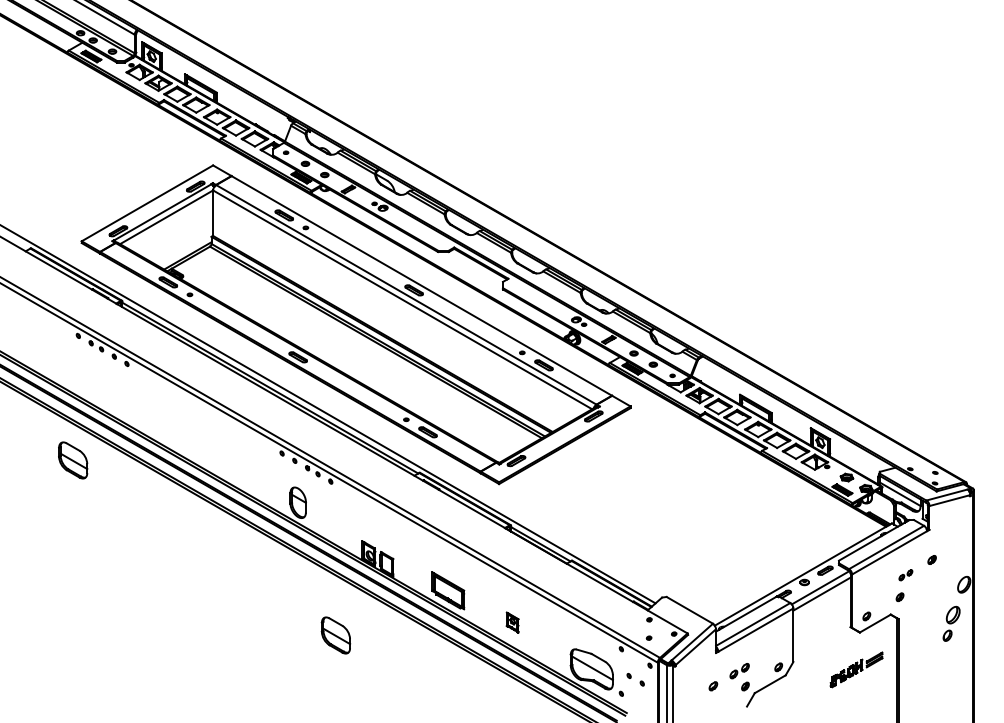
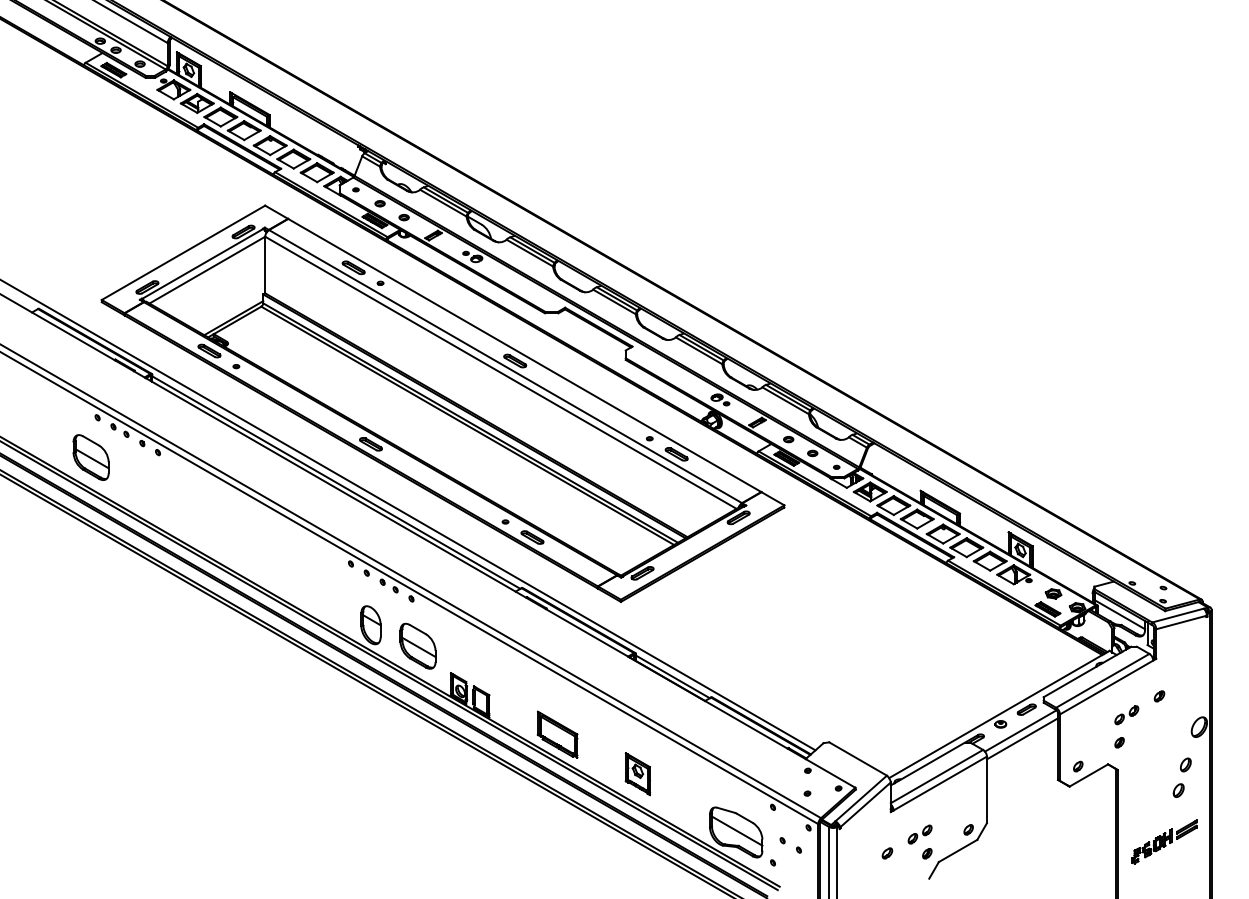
part: (72, 460) -> (90, 457), moved
part: (905, 575) -> (1126, 715), size x1.43
part: (953, 614) -> (1185, 764), size x0.62
part: (512, 622) -> (637, 774), size x1.67
part: (335, 634) -> (417, 645), moved
part: (856, 669) -> (1164, 841), moved

